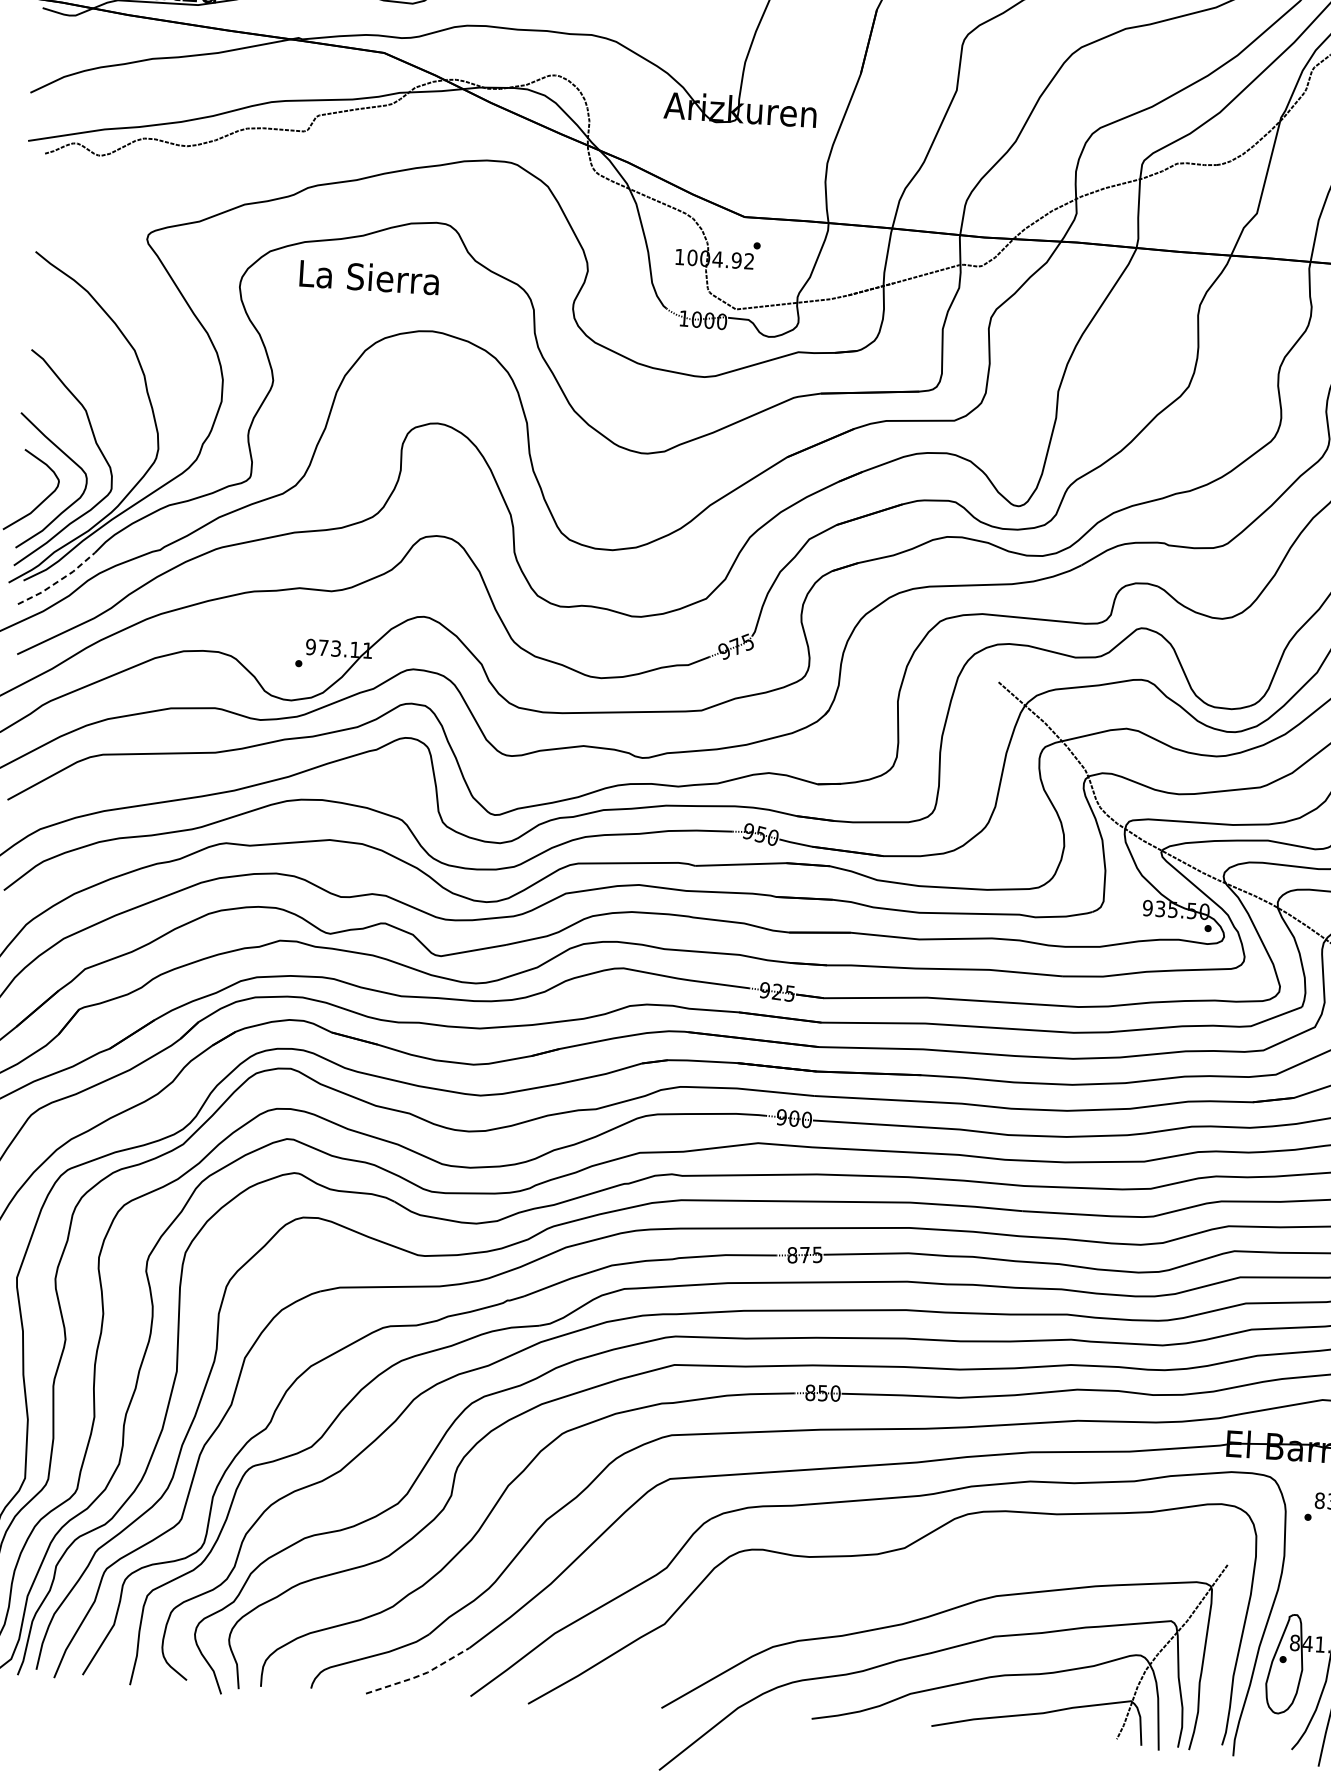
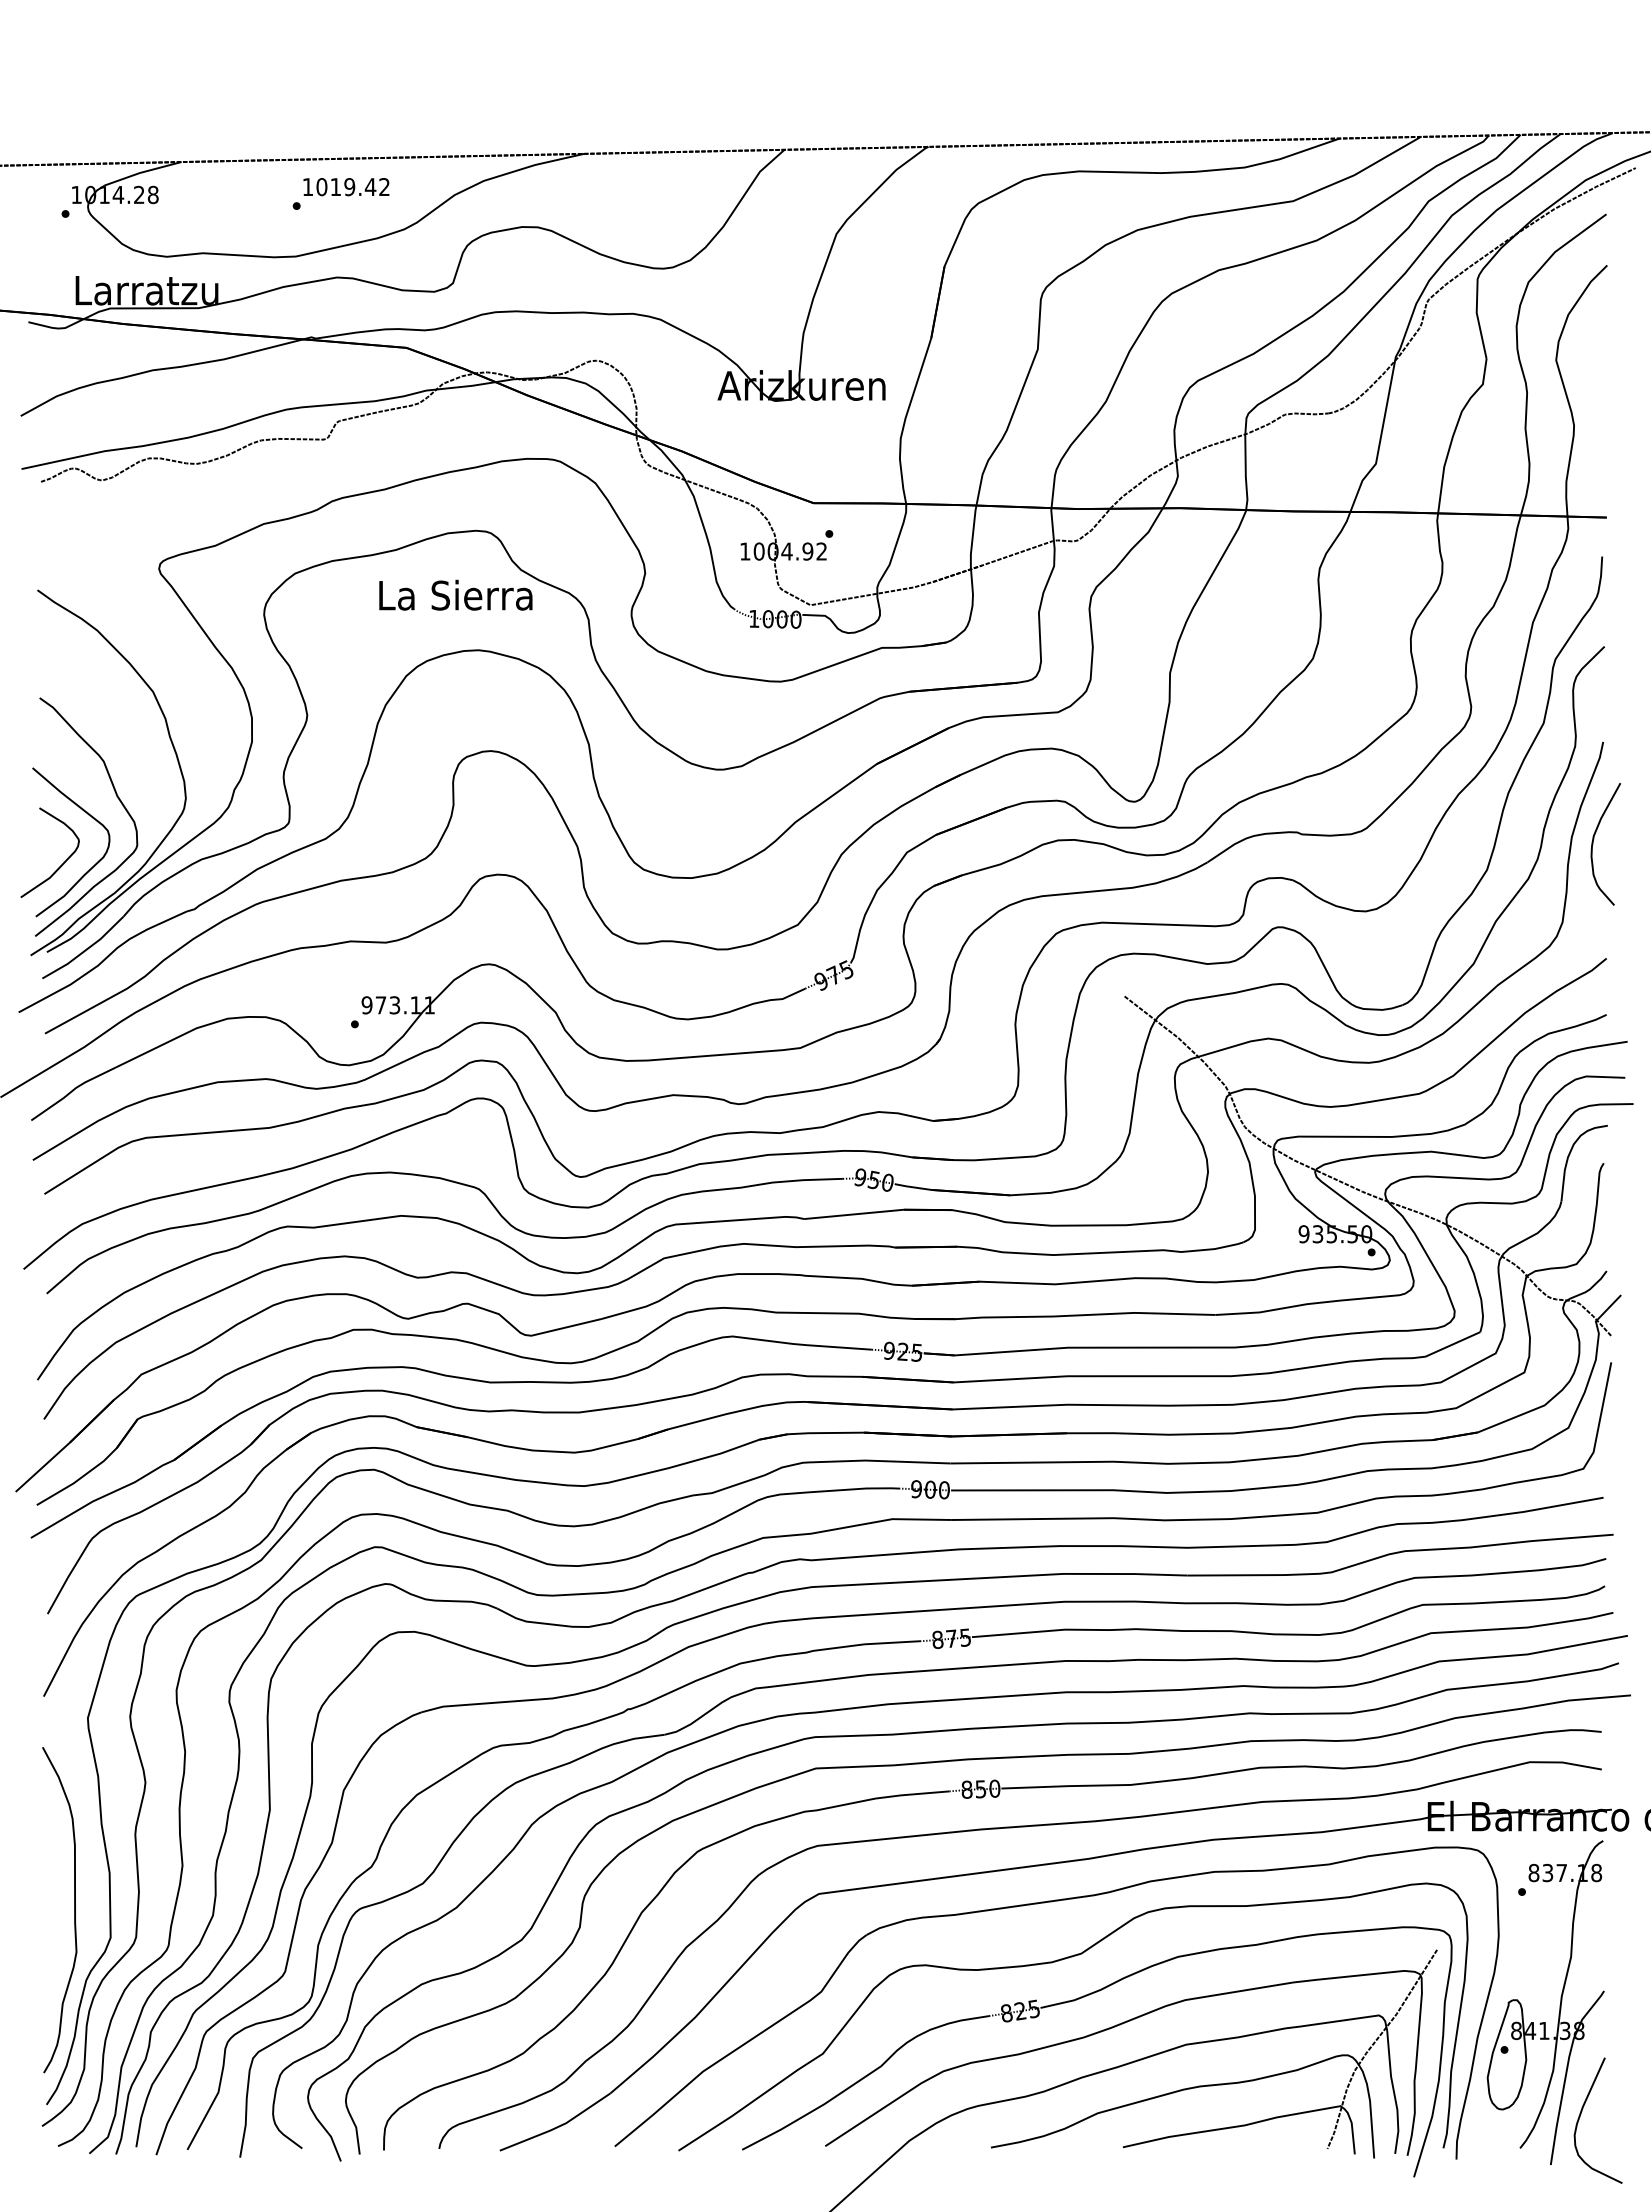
text: (369, 276) -> (455, 594), moved
line: (57, 581) -> (84, 950), dashed -> solid
part: (900, 1589) -> (1079, 1999), added
line: (420, 1675) -> (558, 2126), dashed -> solid

